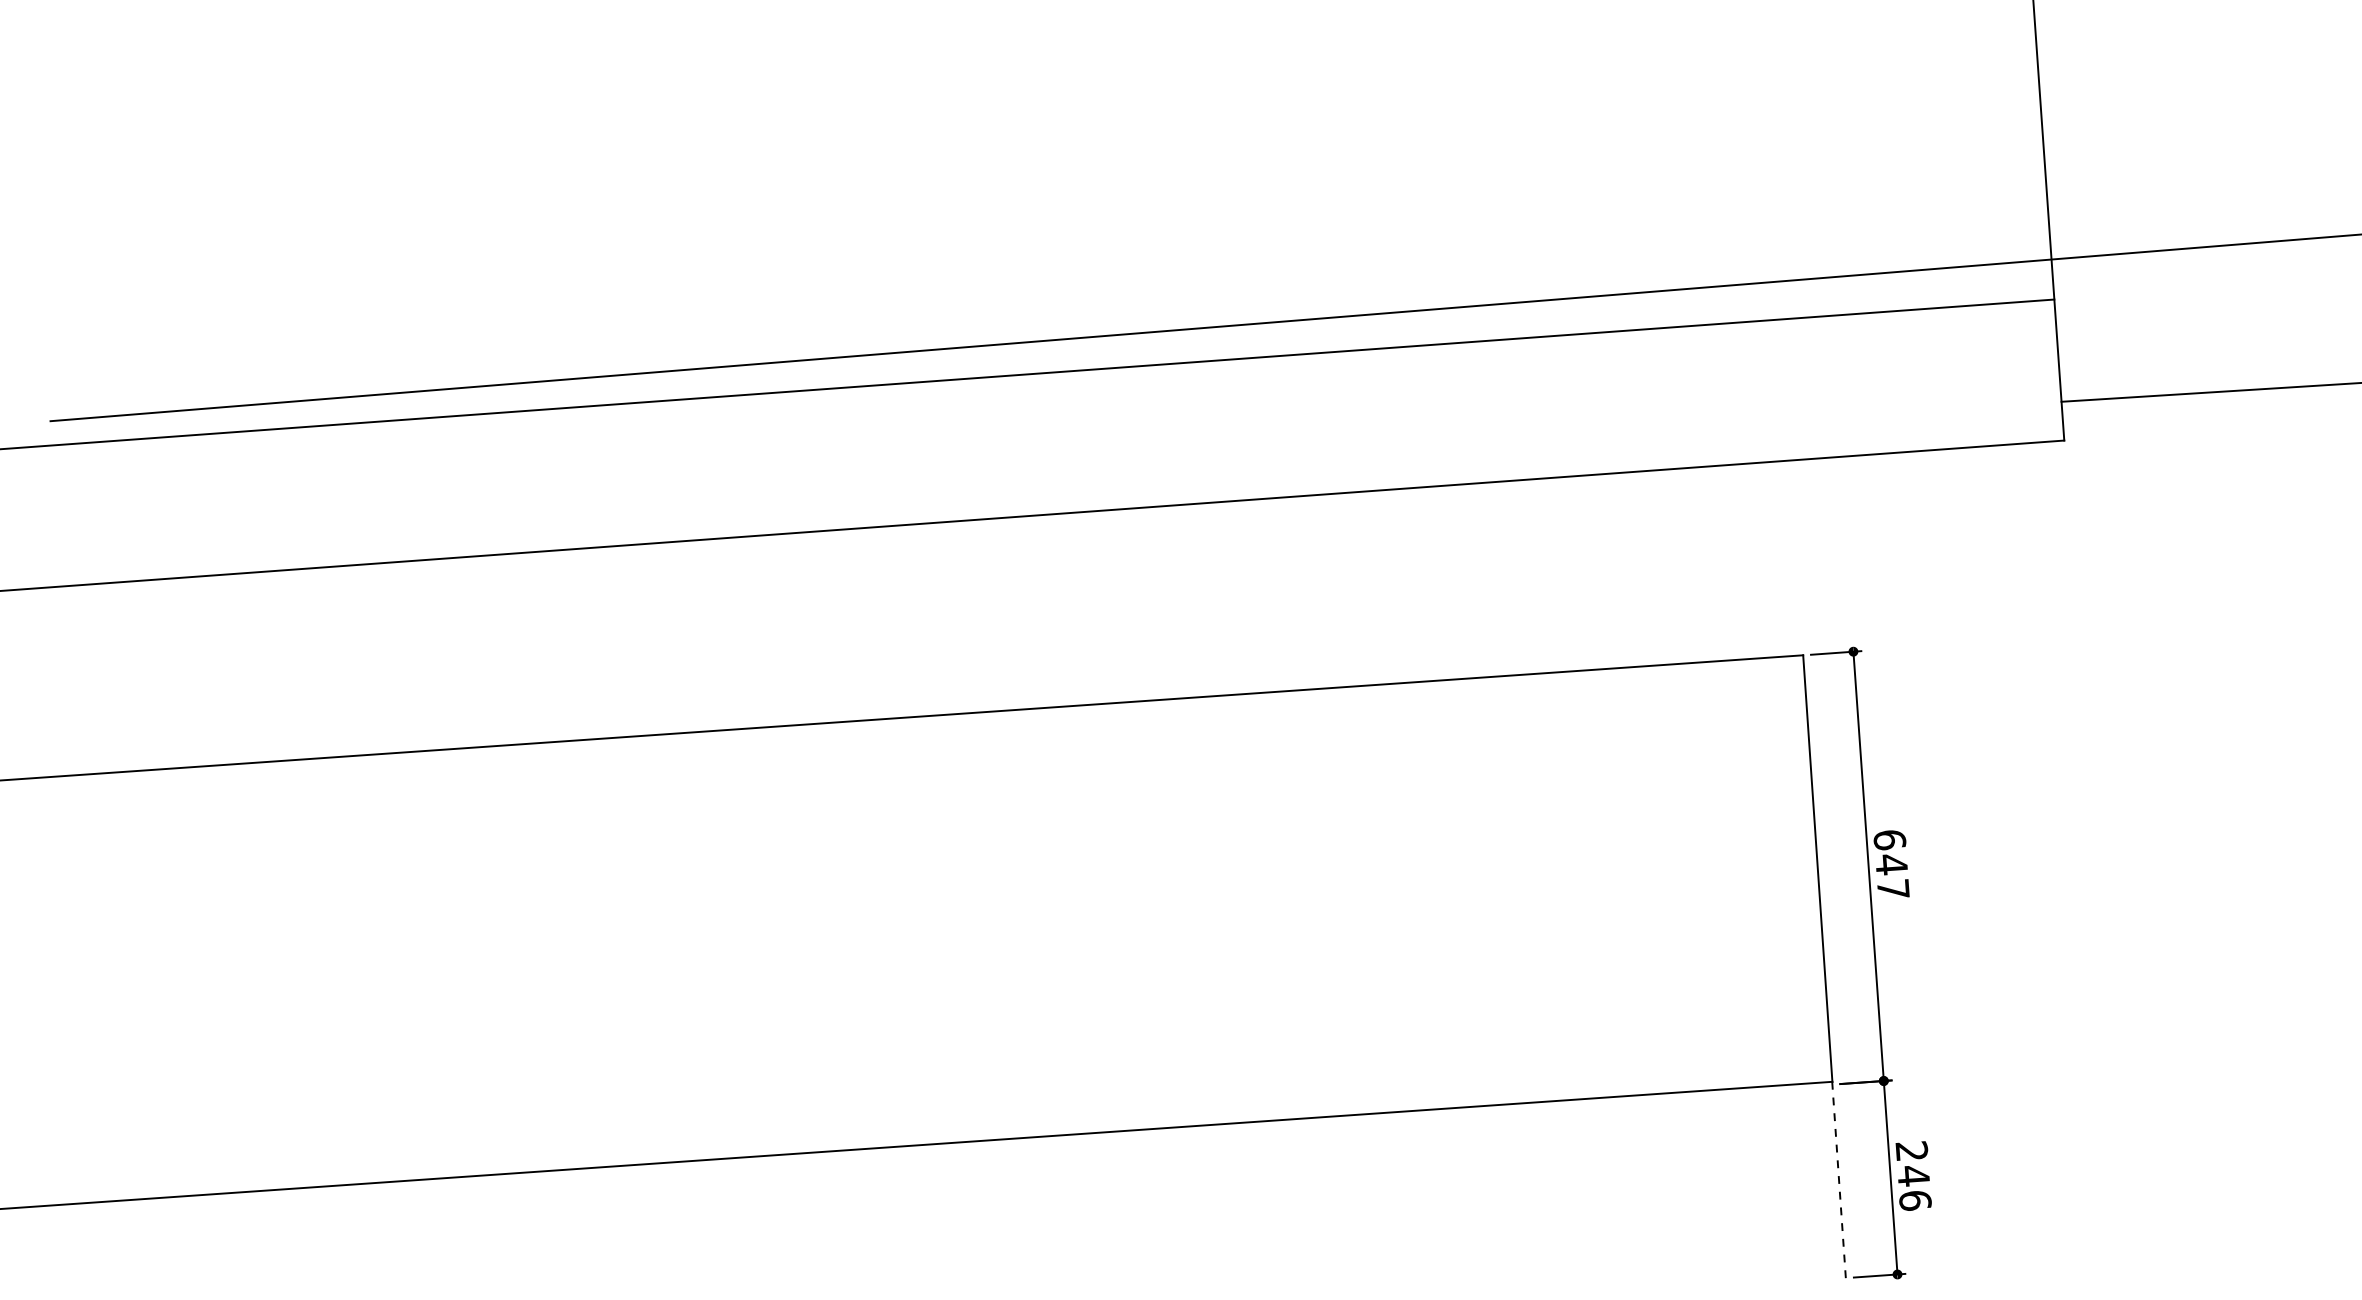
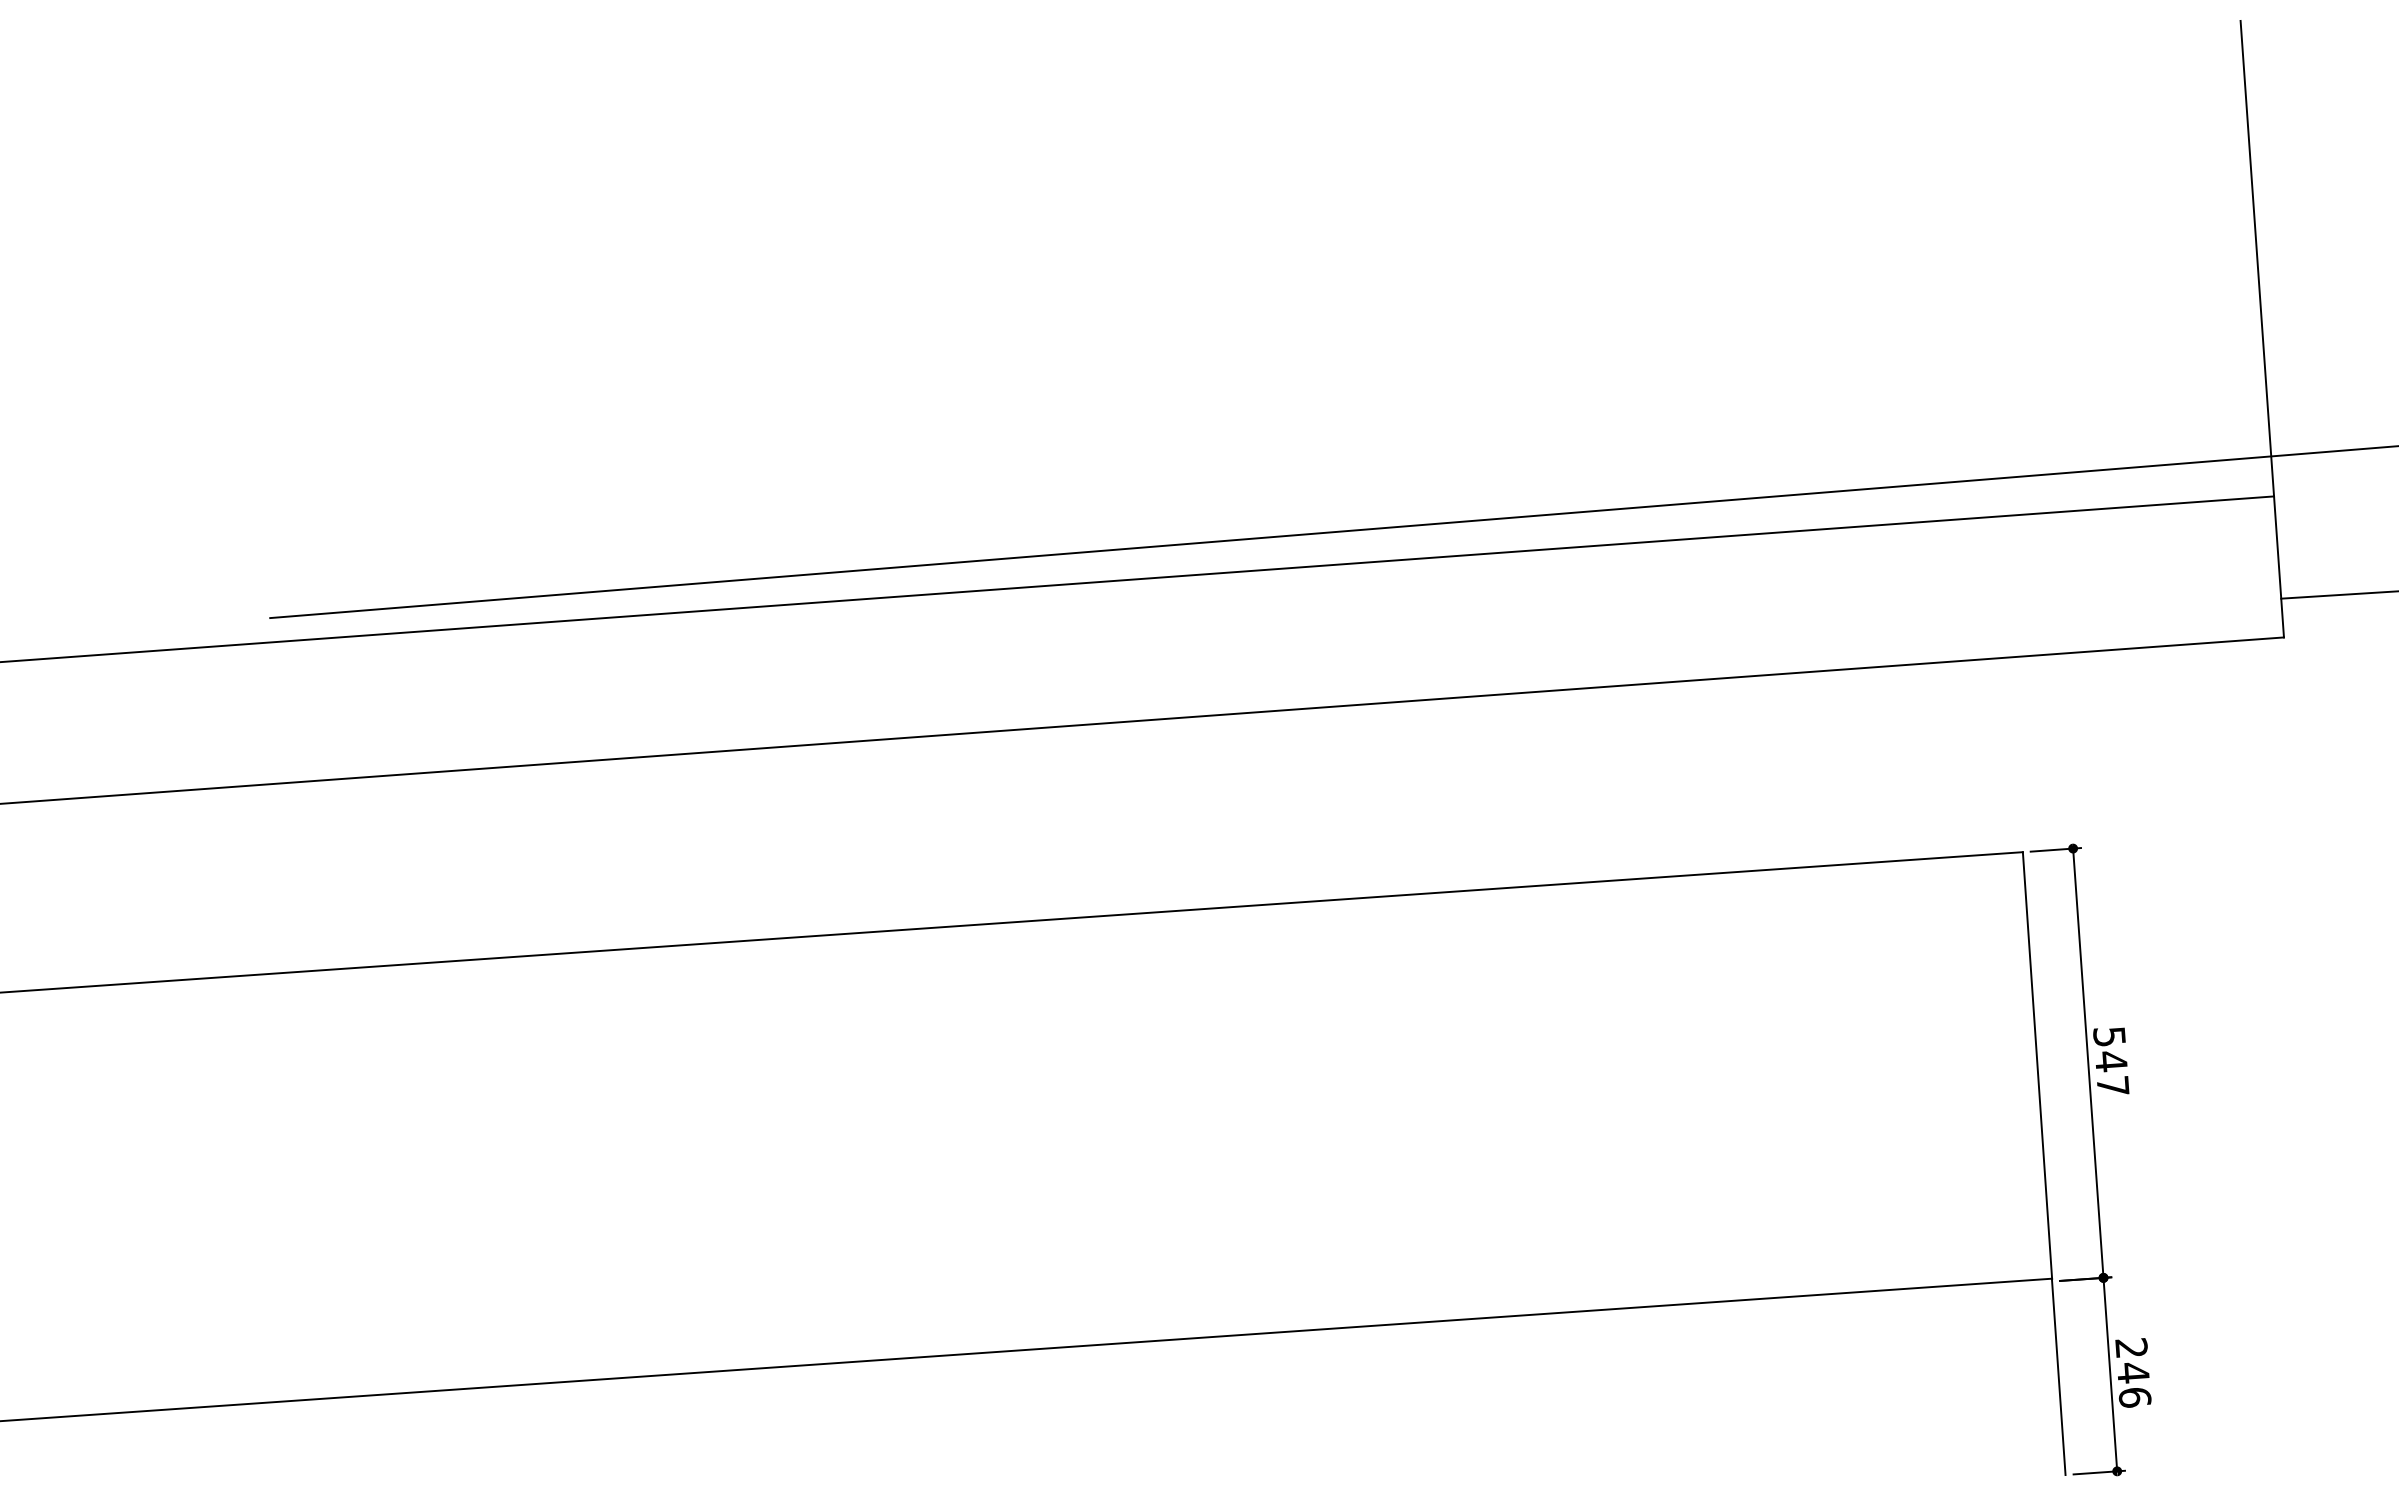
text: (1889, 840) -> (2109, 1037), 647 -> 547
line: (1838, 1180) -> (2058, 1377), dashed -> solid

